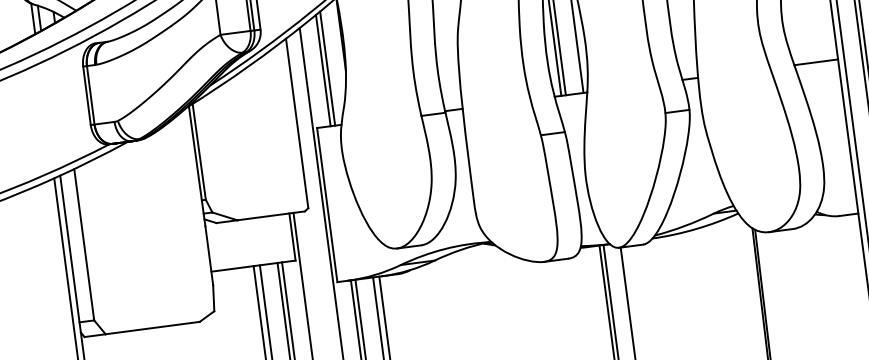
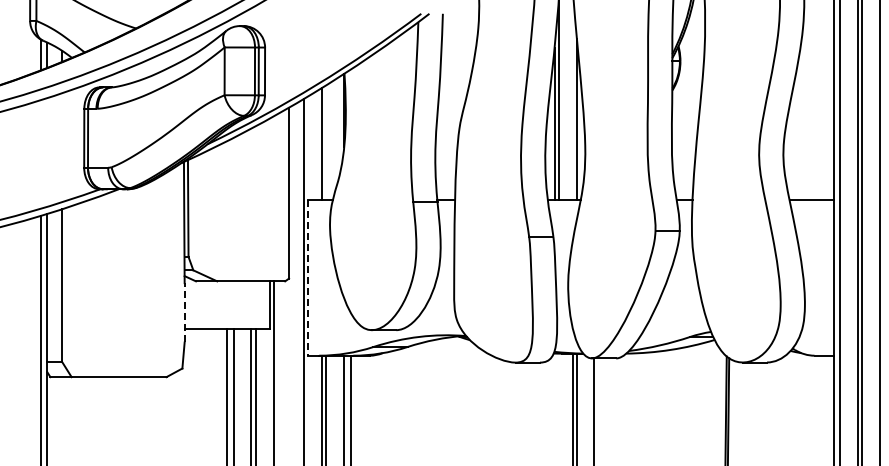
line: (327, 68) -> (326, 142), removed
line: (327, 204) -> (308, 277), solid -> dashed
line: (209, 255) -> (184, 312), solid -> dashed

